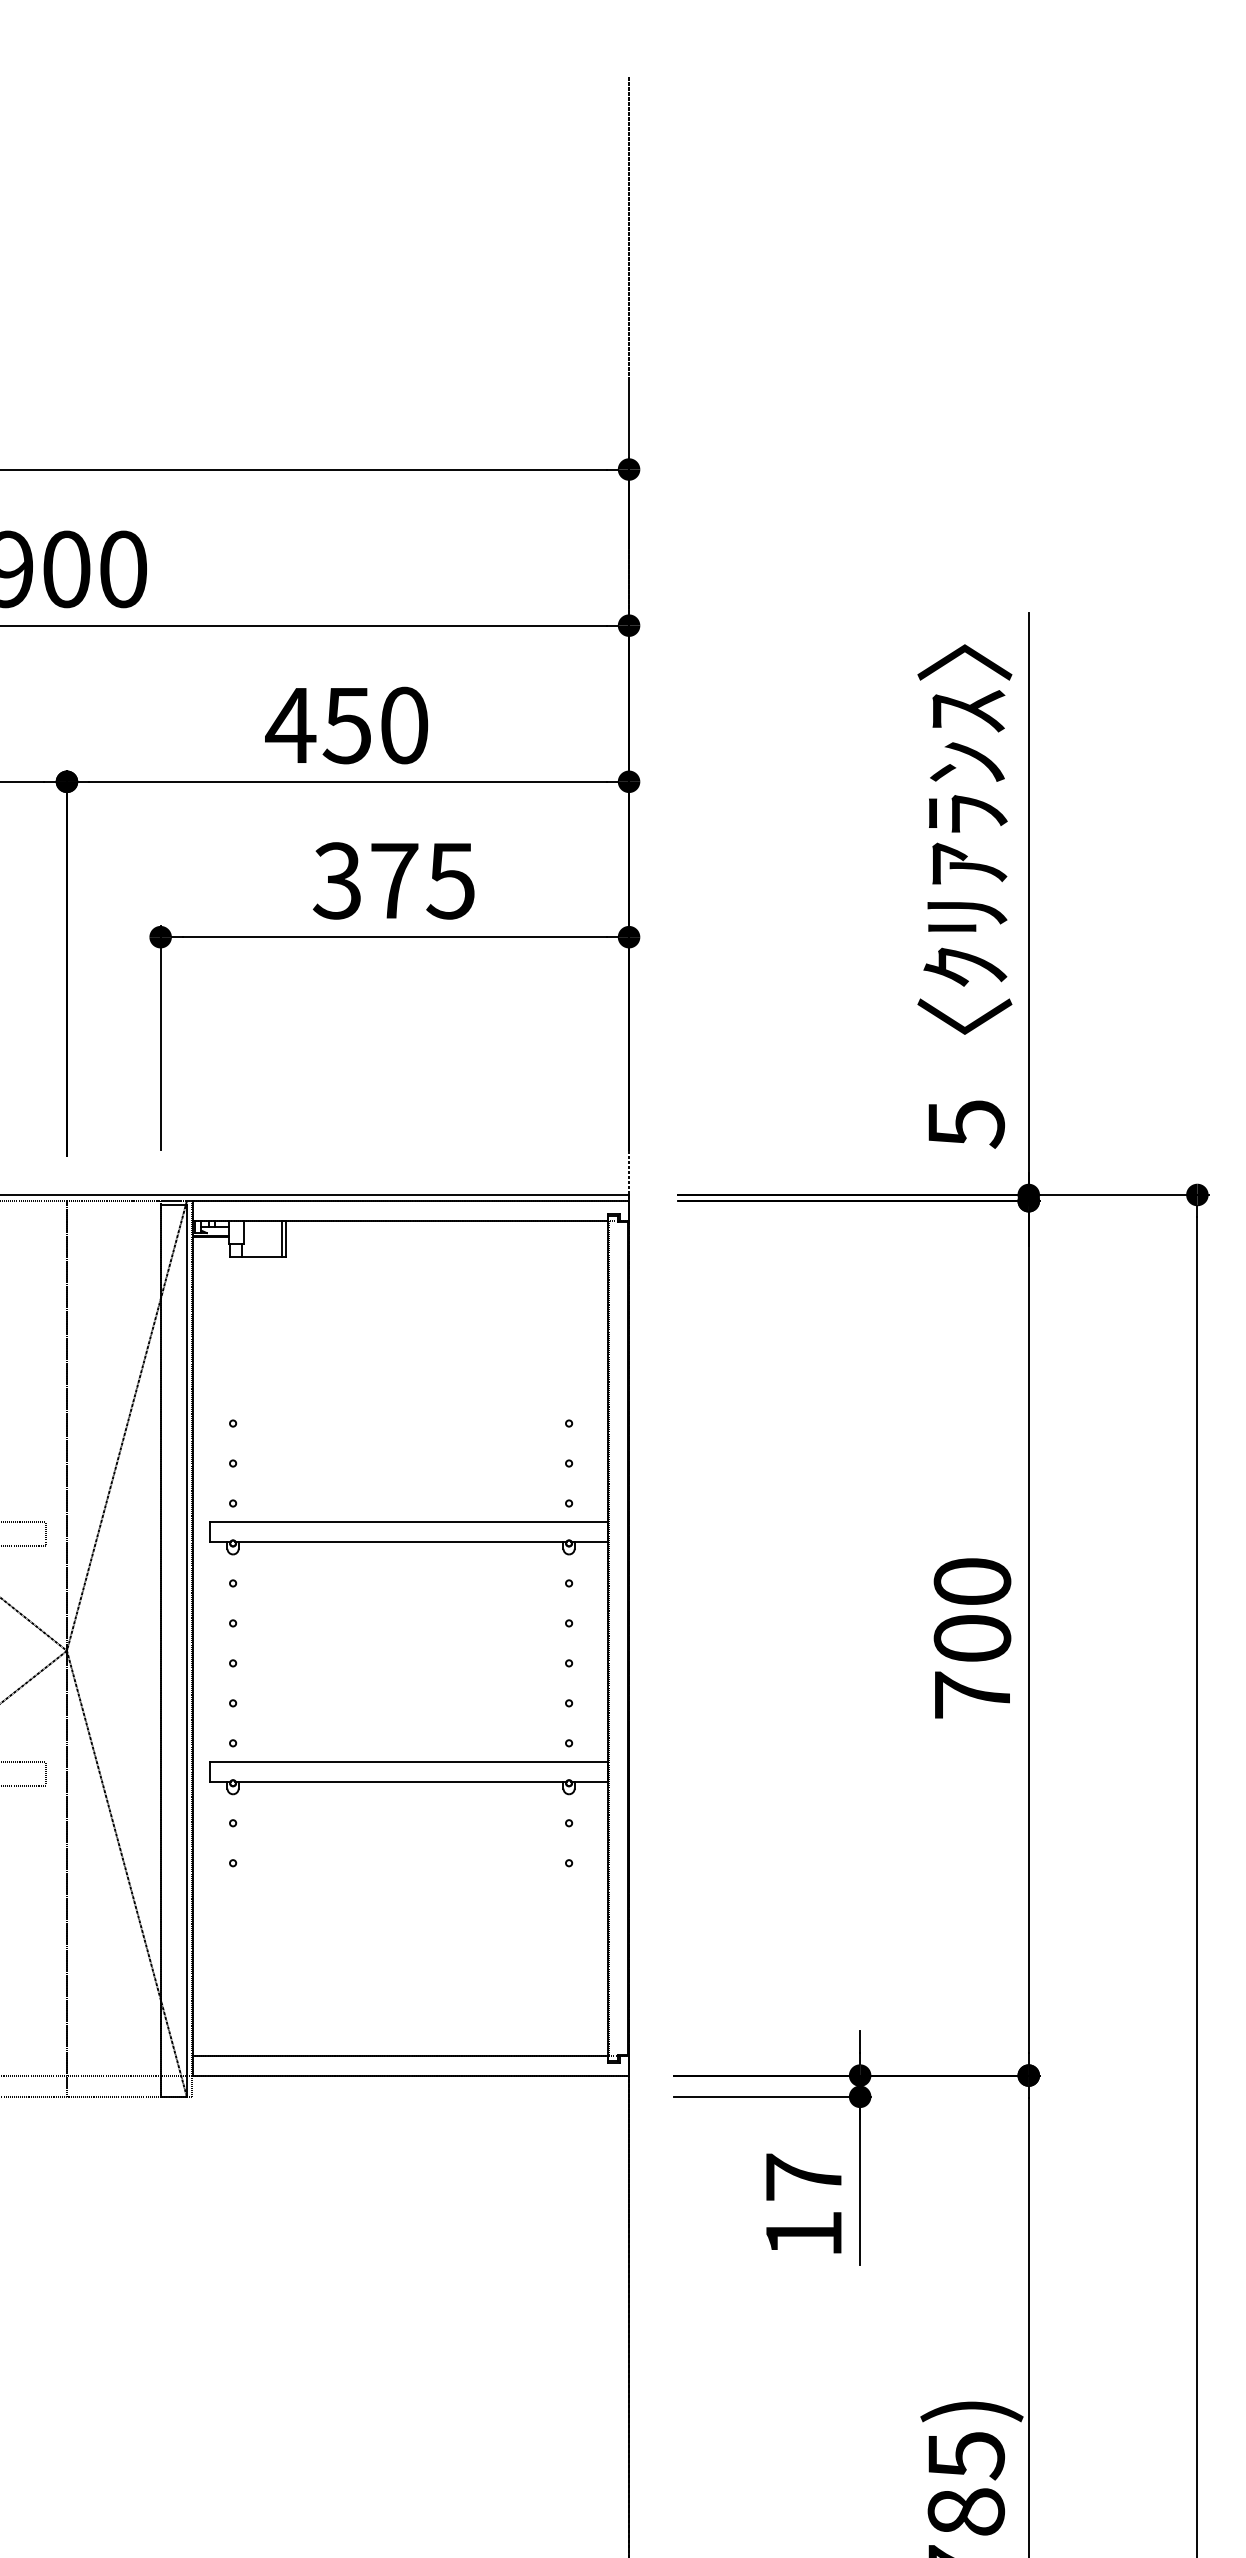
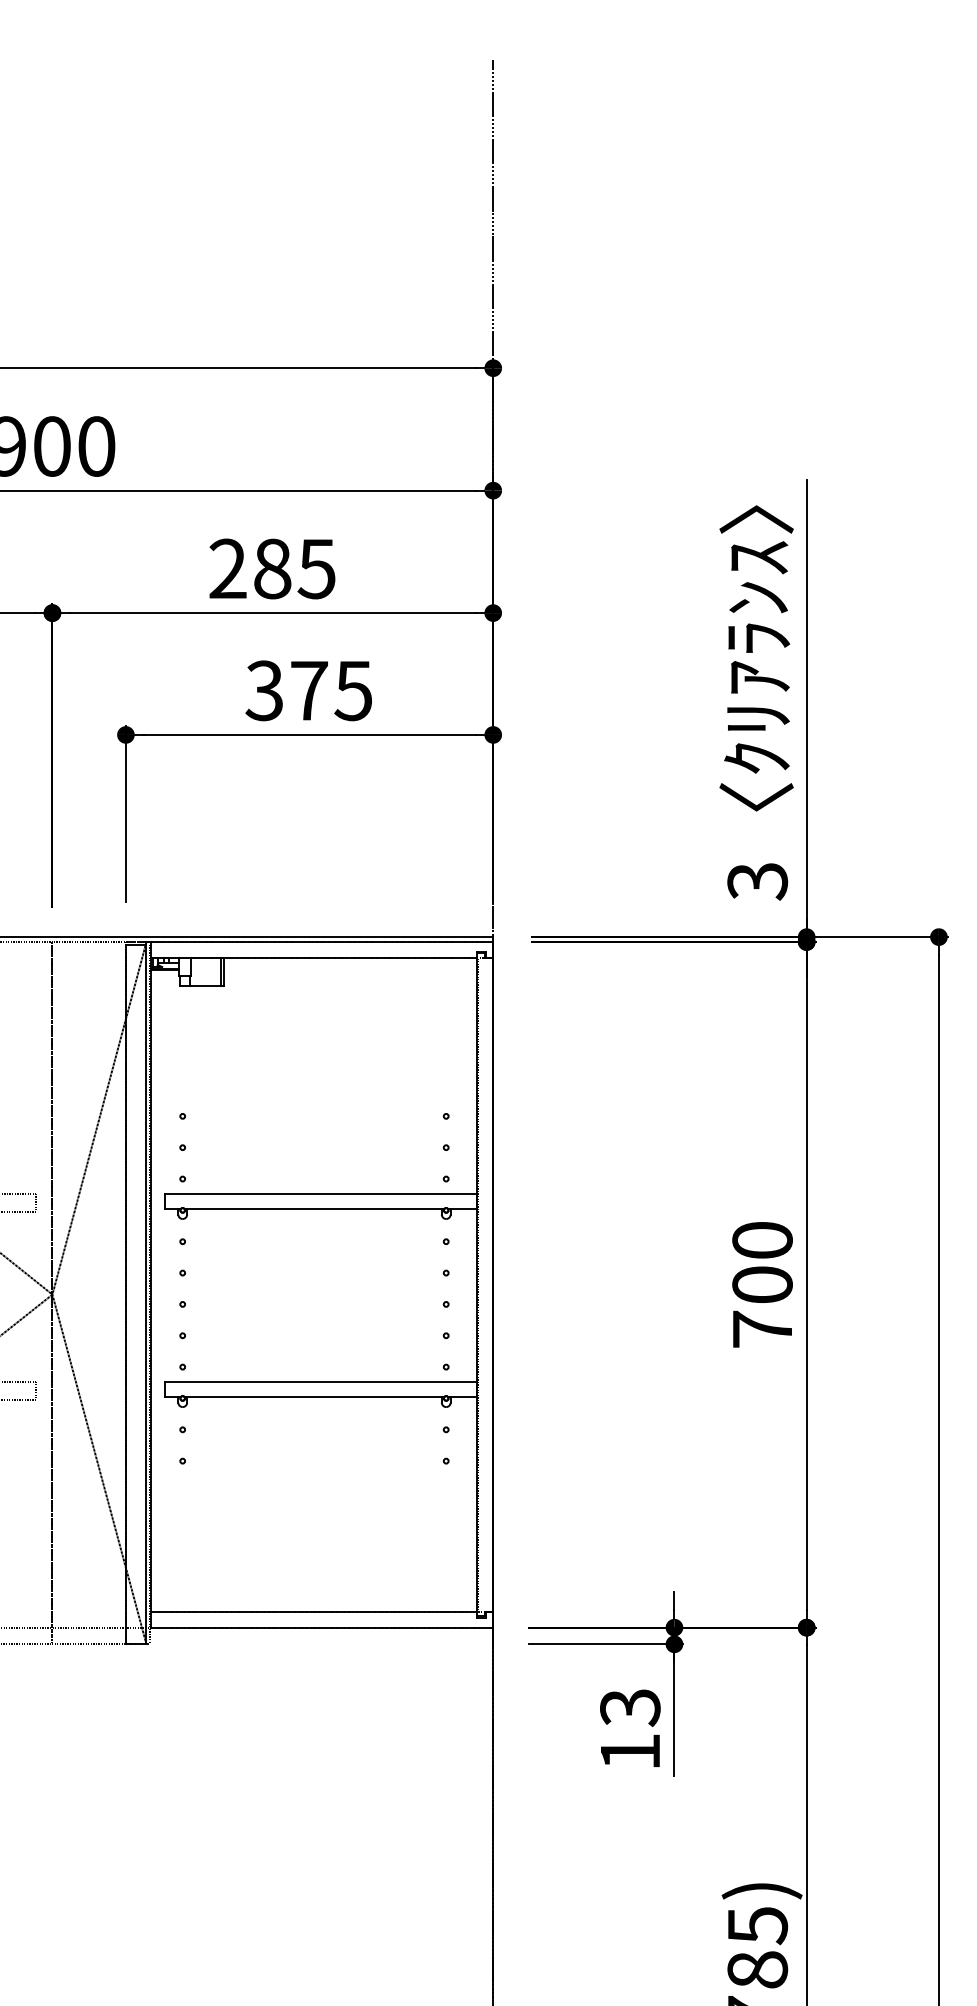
text: (346, 725) -> (271, 568), 450 -> 285
text: (965, 1124) -> (757, 881), 5 -> 3
text: (803, 2177) -> (630, 1707), 17 -> 13

